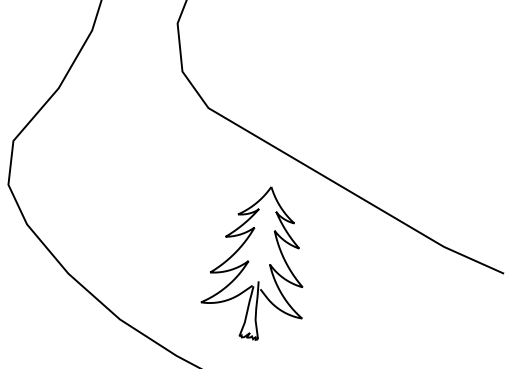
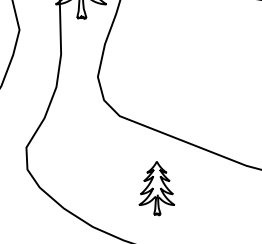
part: (258, 263) -> (156, 188), size x0.7

